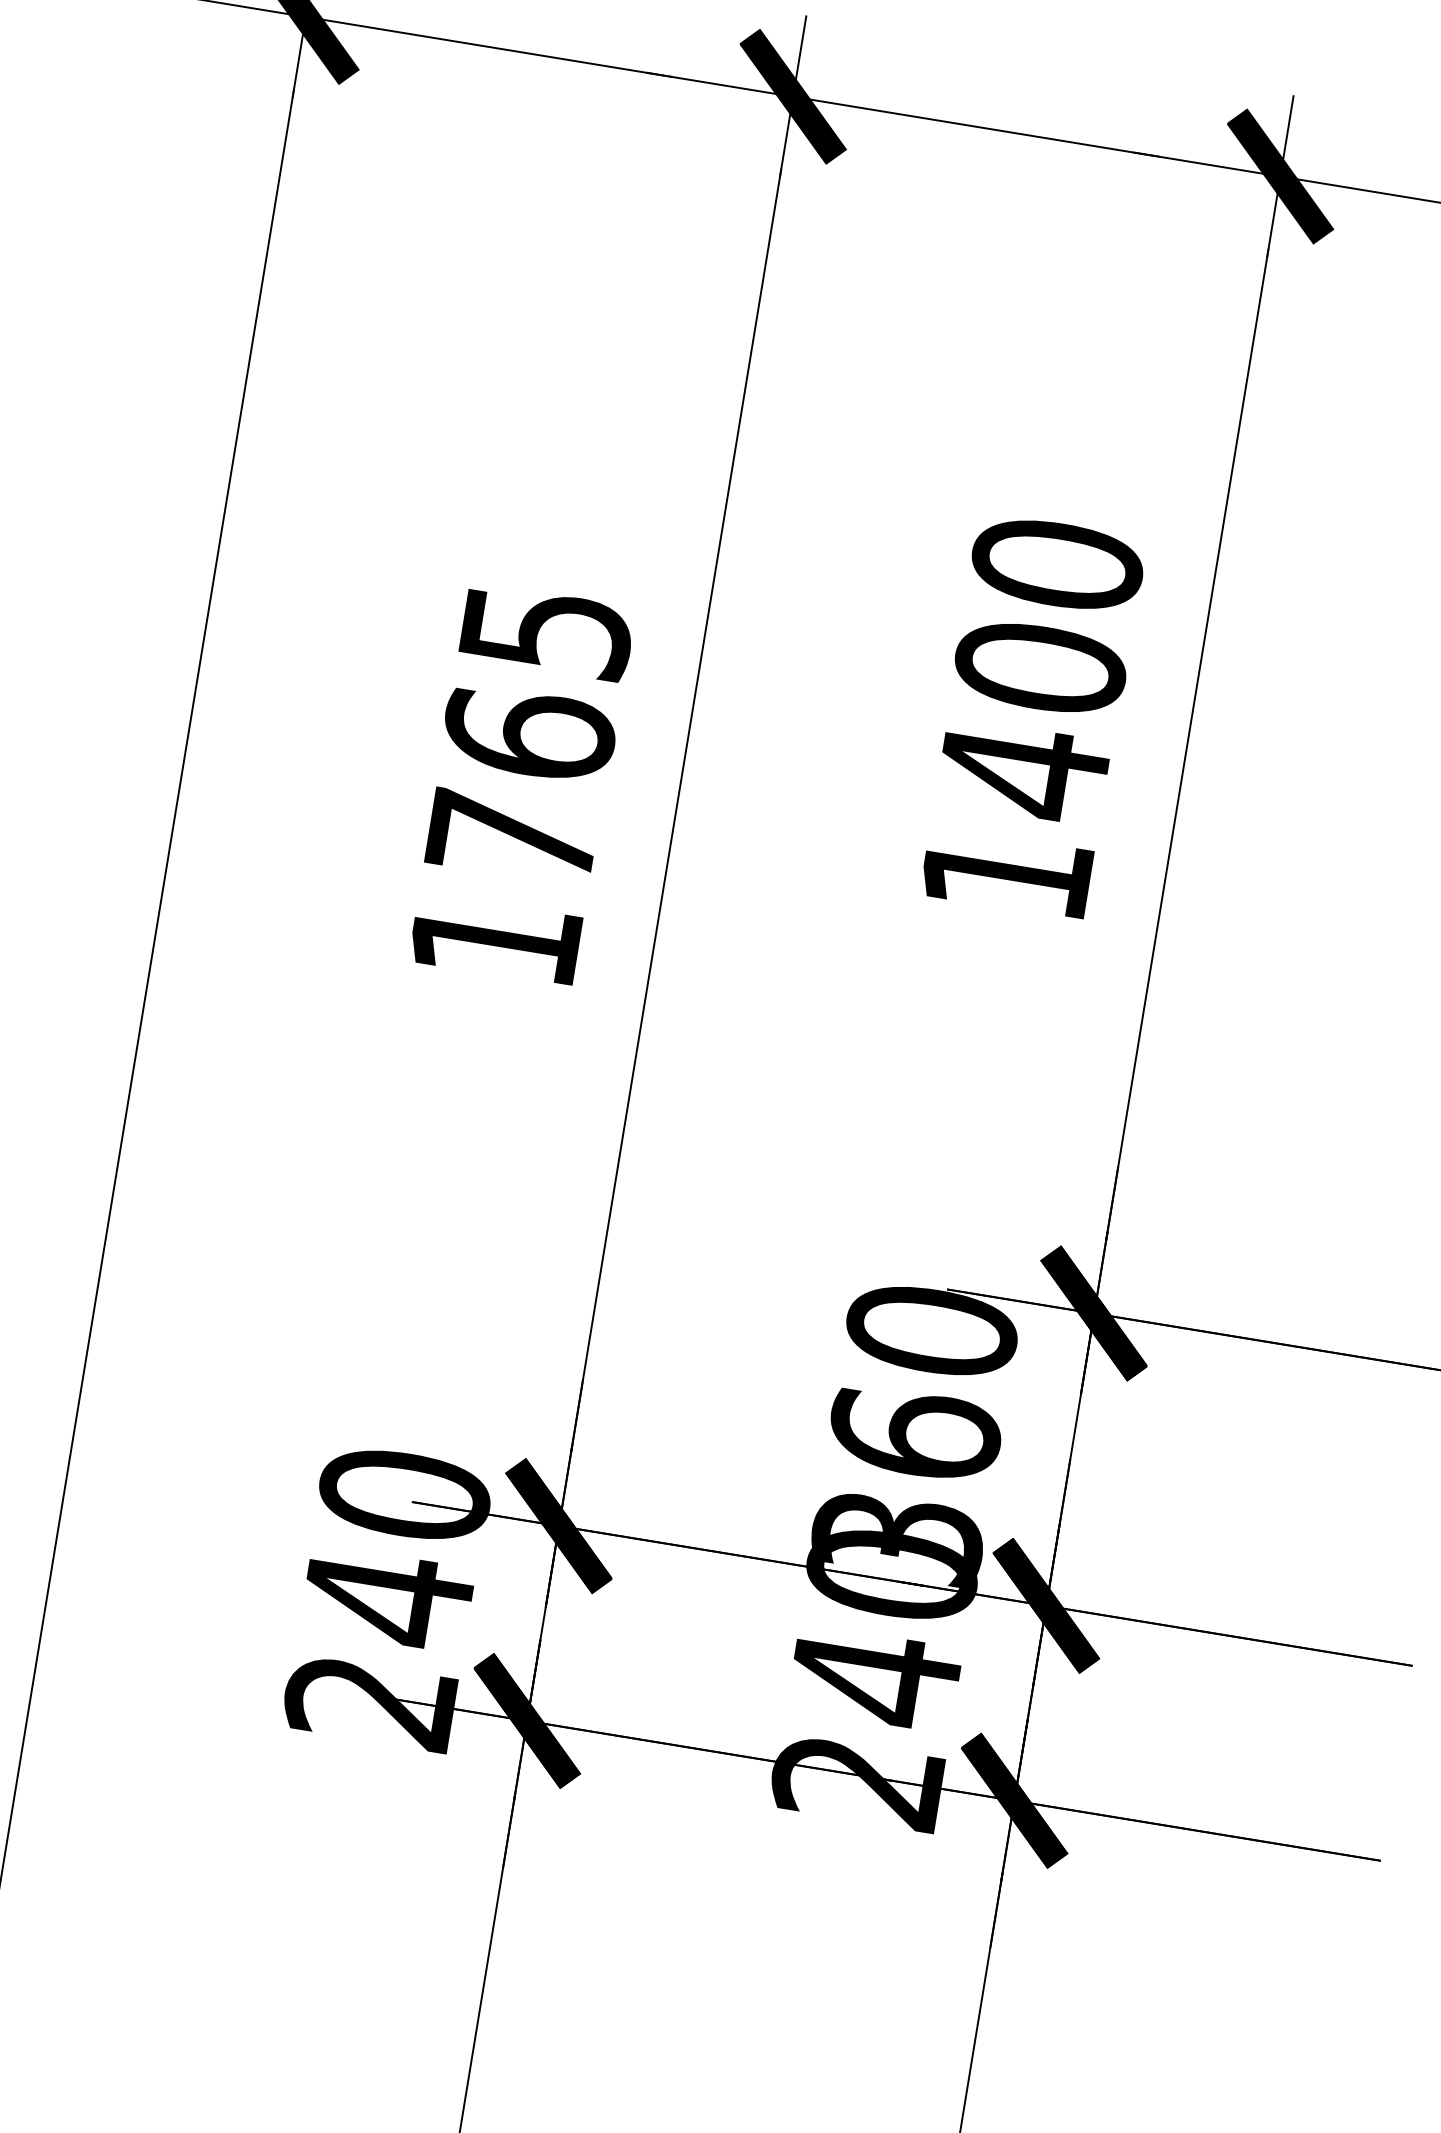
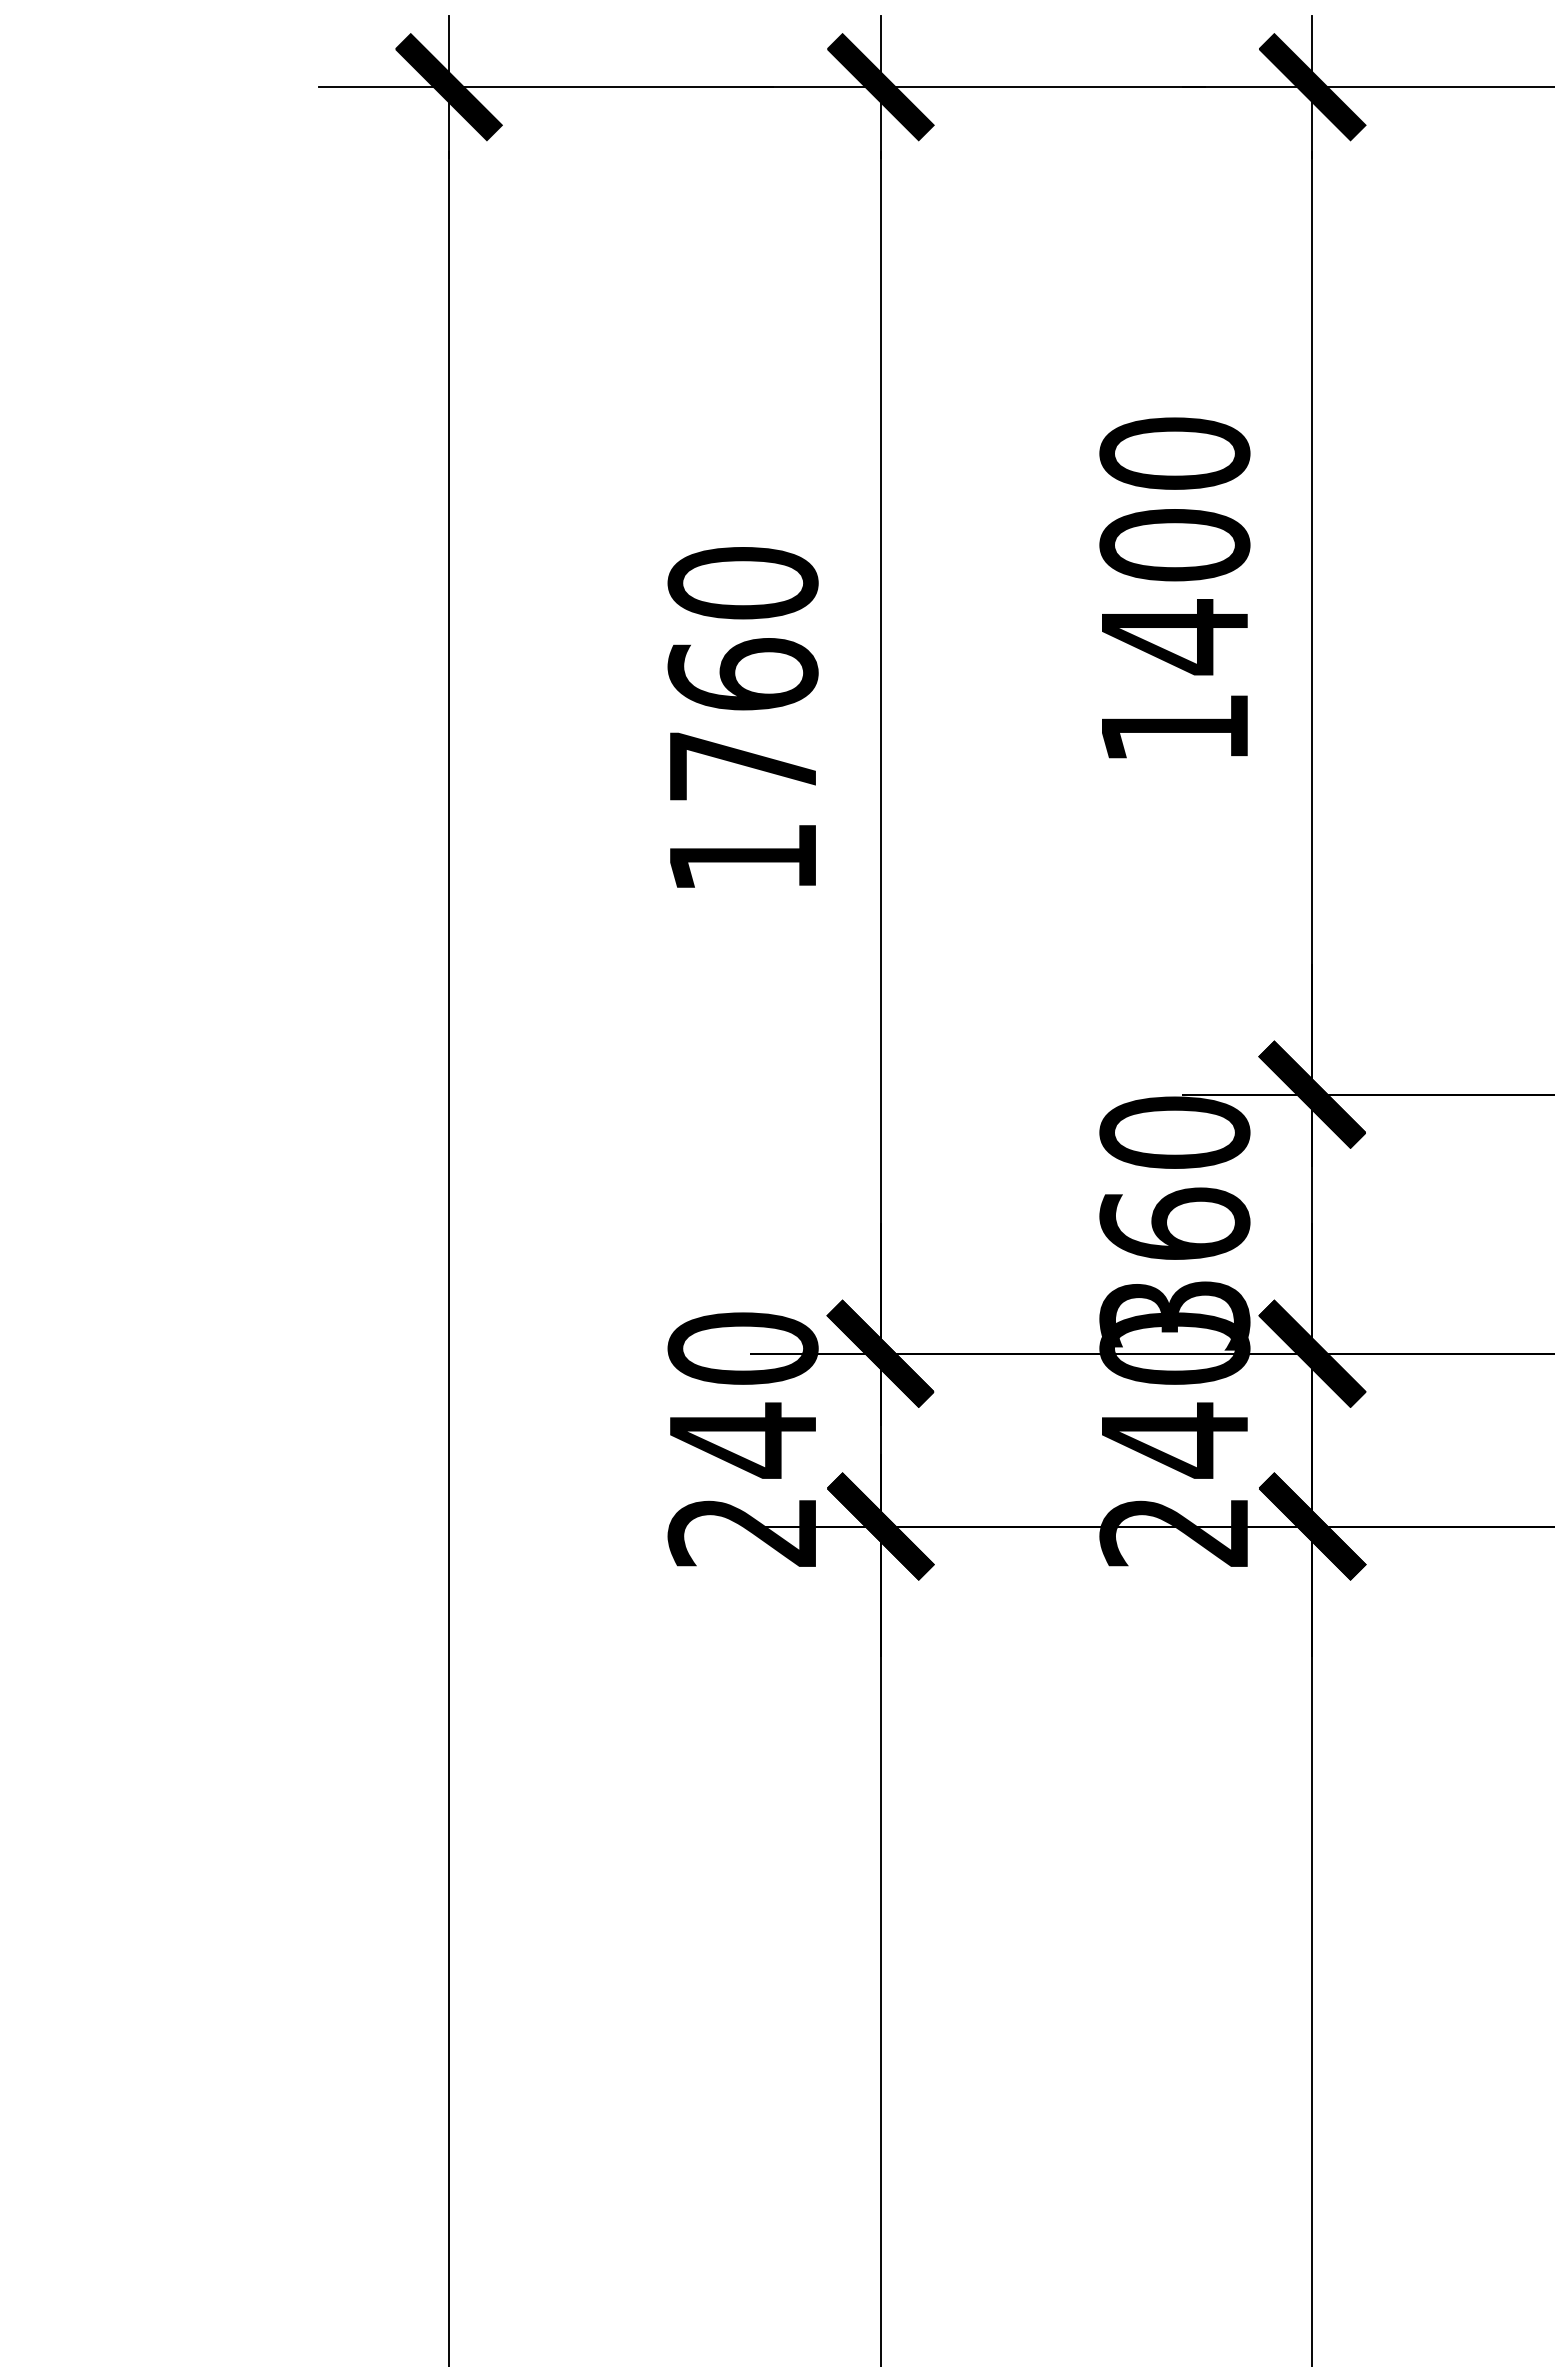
text: (545, 631) -> (742, 583), 1765 -> 1760

